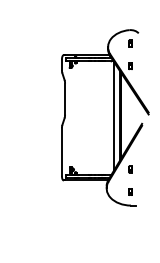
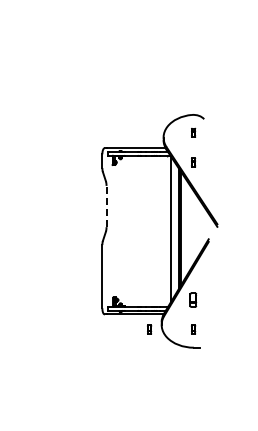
line: (65, 99) -> (106, 206), solid -> dashed
part: (130, 169) -> (193, 299), size x1.6
part: (97, 191) -> (149, 329), added

